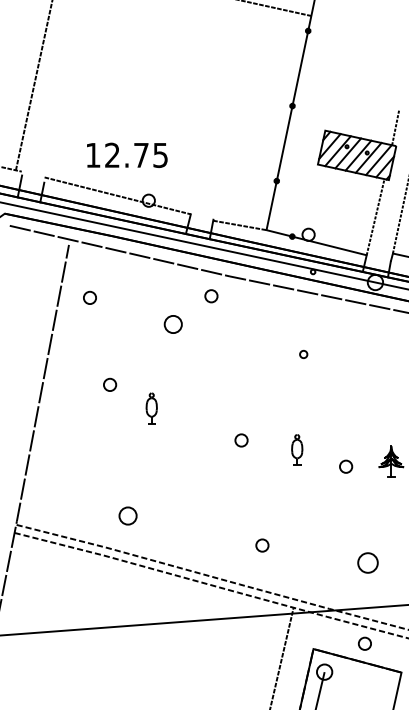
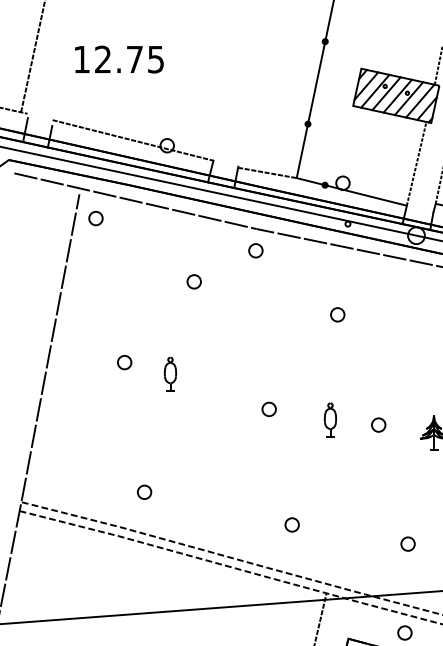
text: (127, 154) -> (119, 58), moved
part: (211, 296) -> (255, 251), moved
part: (89, 297) -> (95, 218), moved
part: (173, 324) -> (194, 281), size x0.71
part: (303, 354) -> (337, 314), size x1.67
part: (110, 384) -> (125, 362), moved
part: (346, 466) -> (379, 424), moved
part: (128, 515) -> (144, 491), size x0.71
part: (367, 562) -> (407, 543), size x0.62

